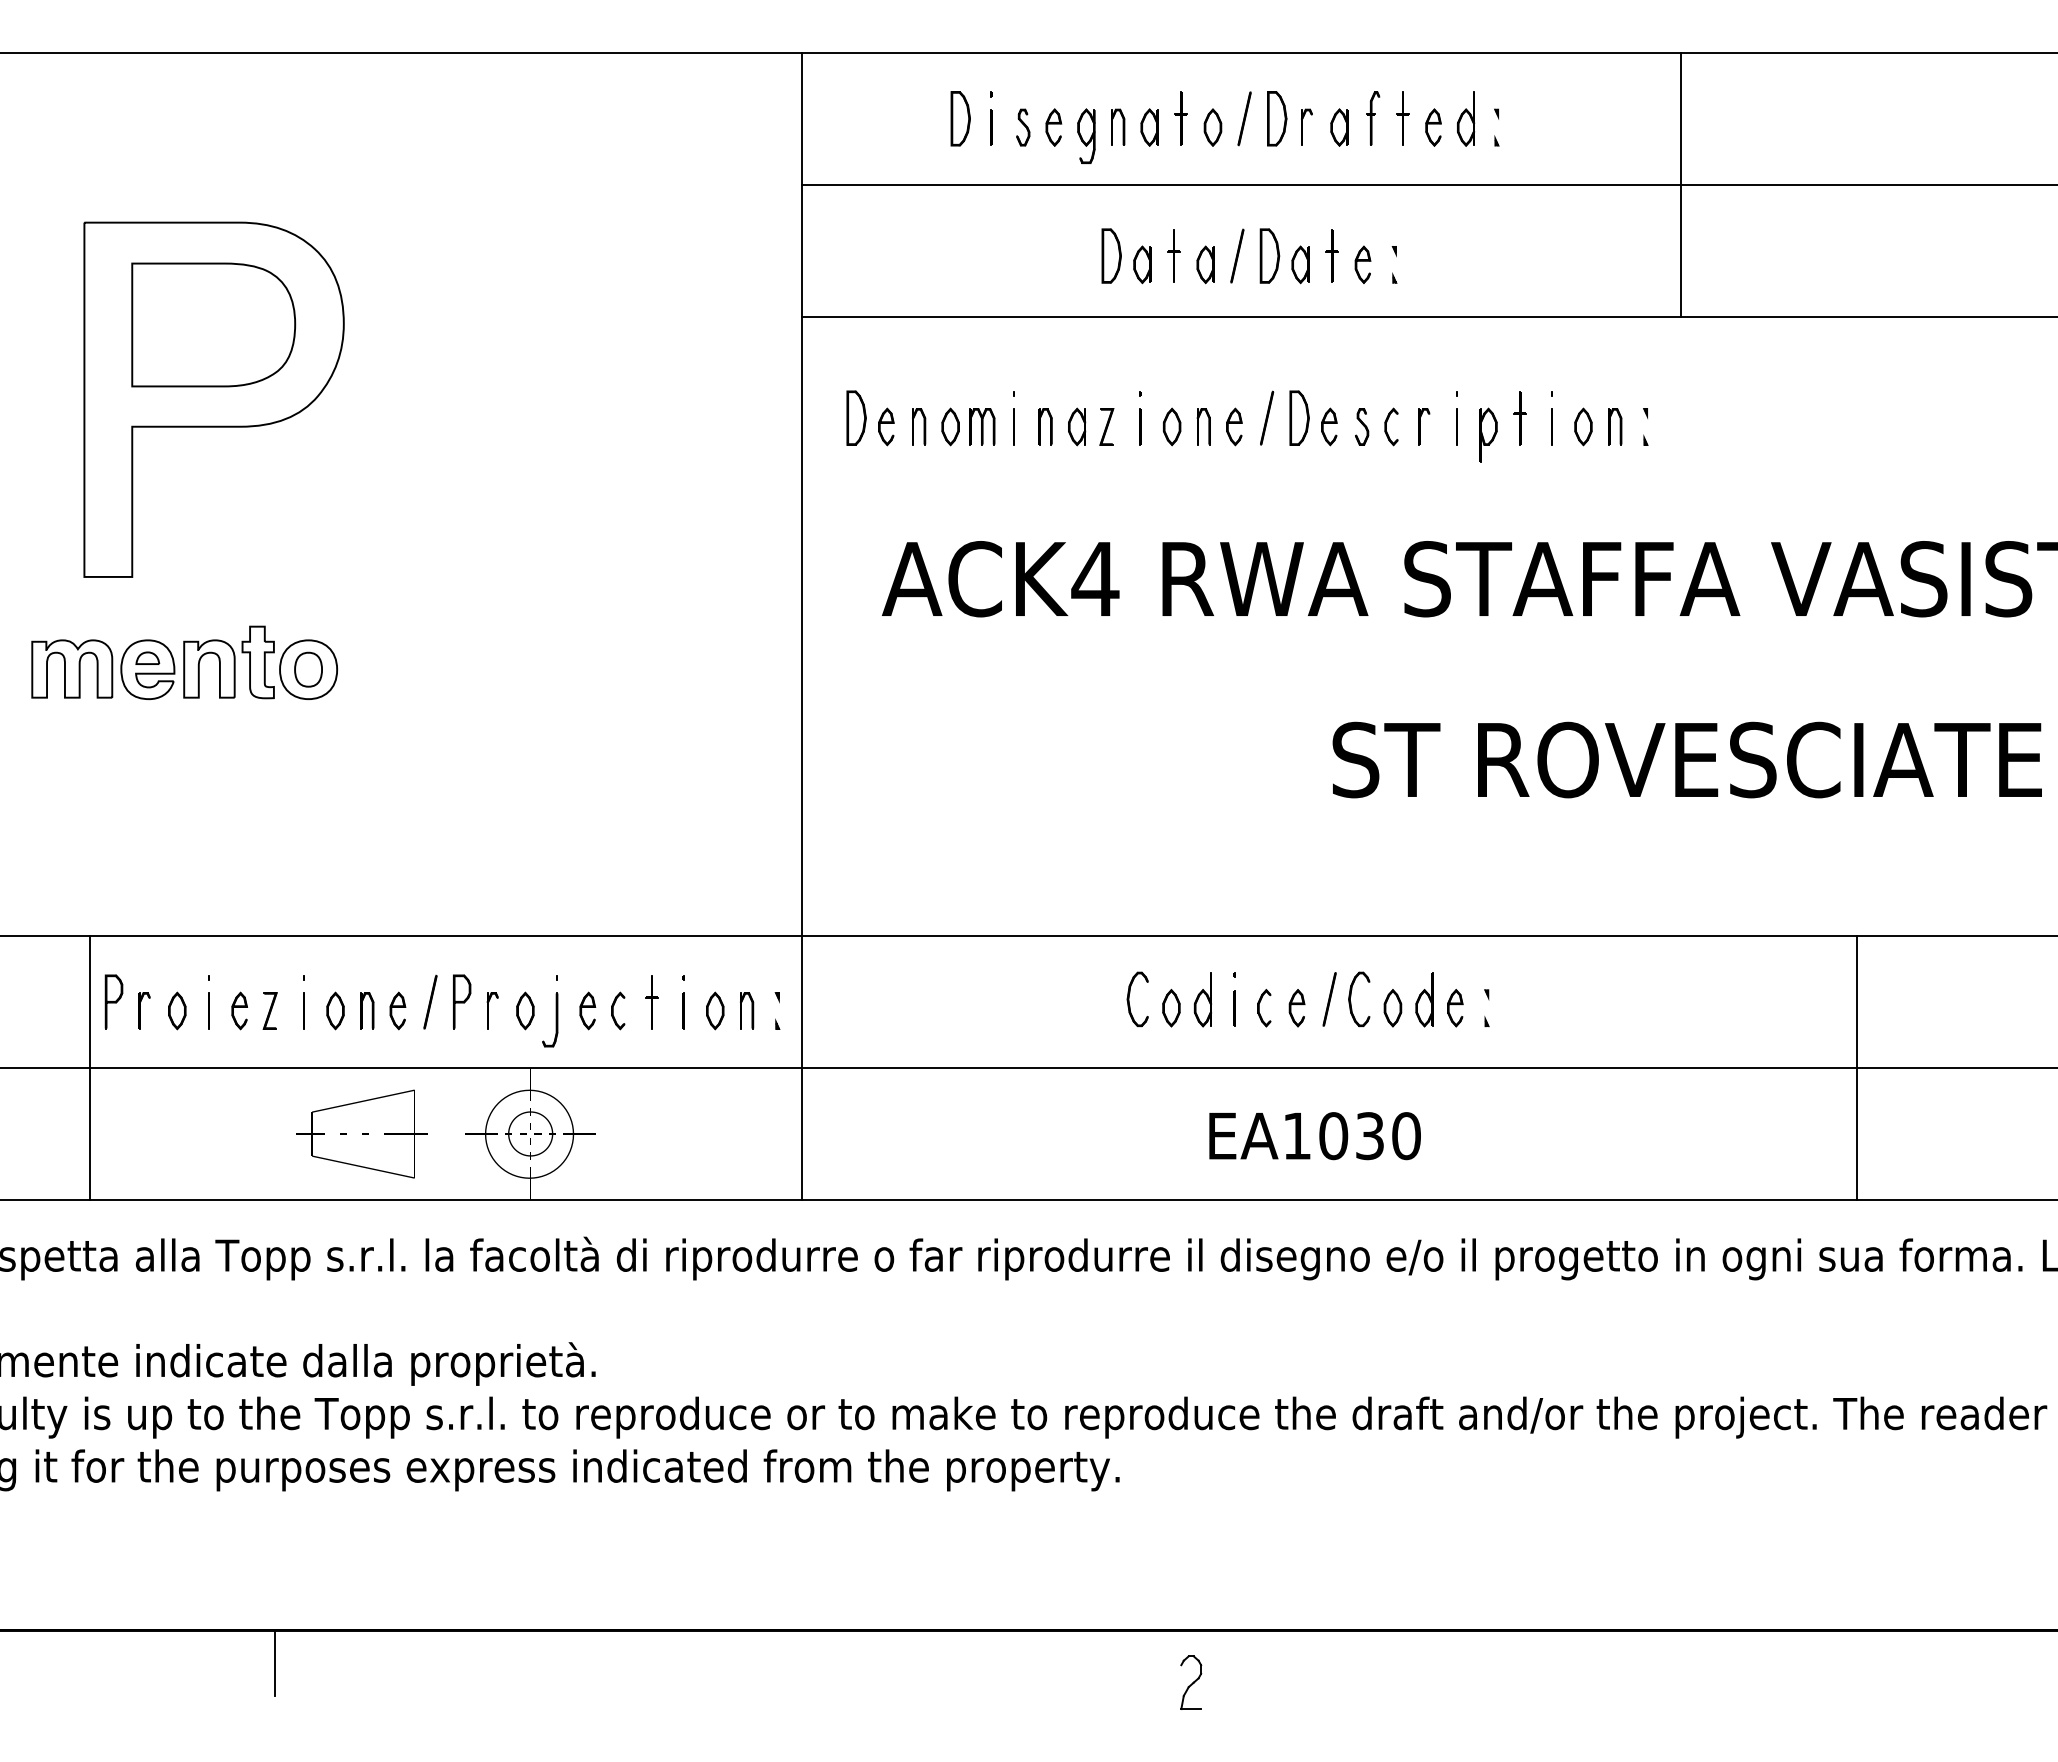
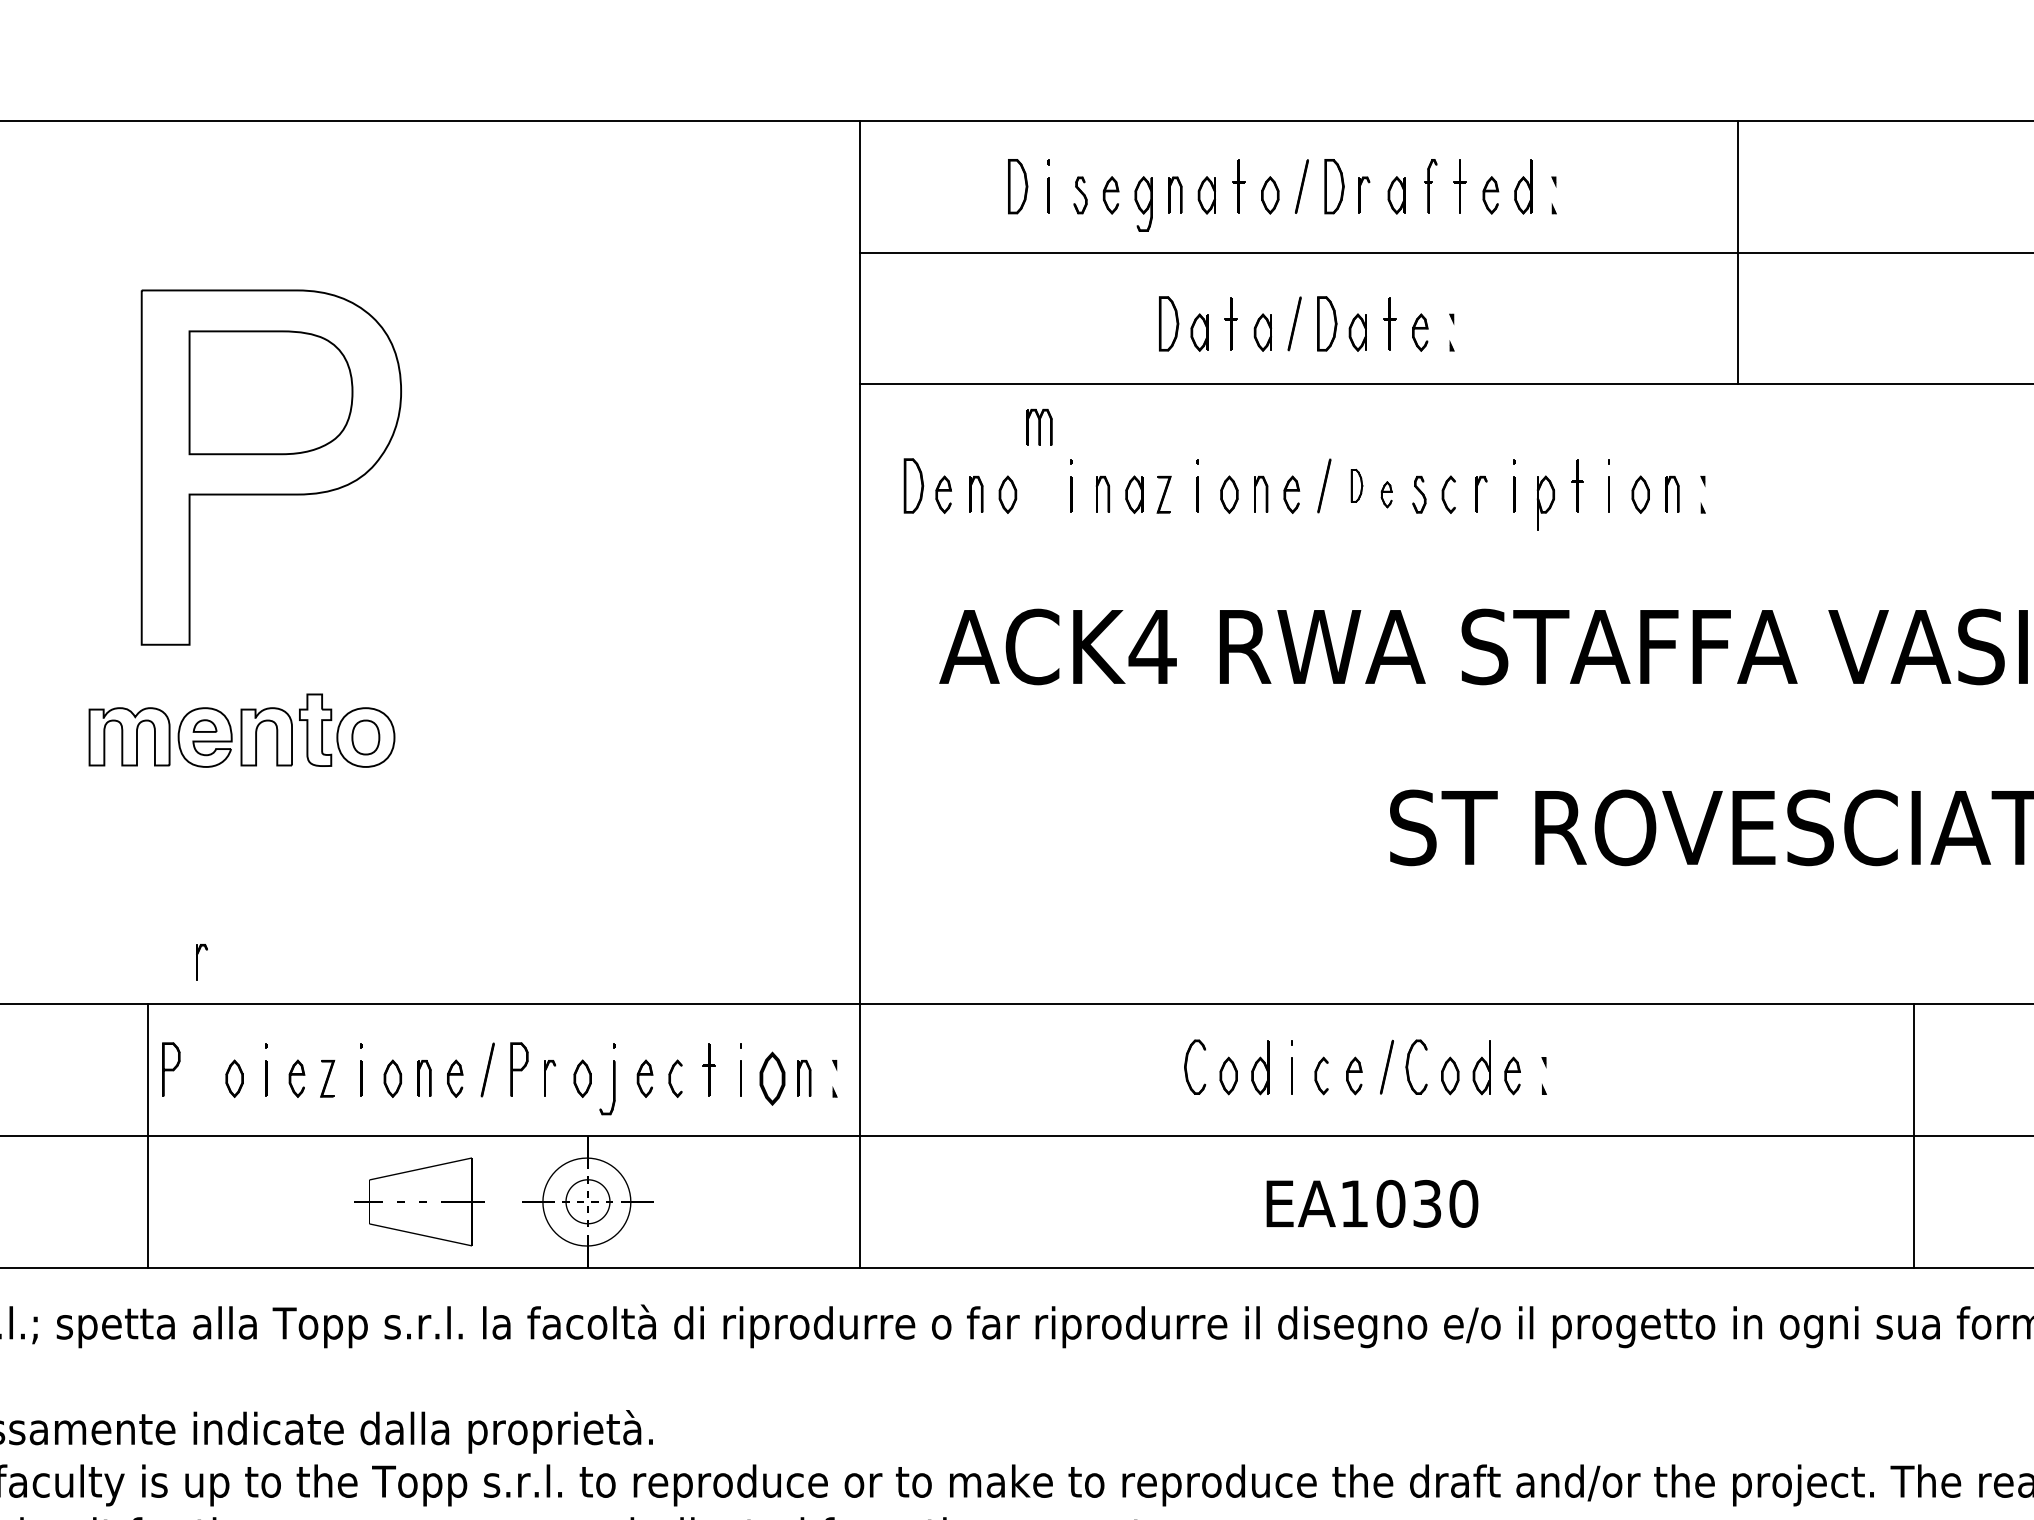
part: (1299, 417) -> (1356, 485), size x0.6
part: (982, 426) -> (1039, 427), moved
part: (1329, 426) -> (1386, 494), size x0.7
part: (144, 1010) -> (201, 962), moved
part: (715, 1010) -> (772, 1078), size x1.4

